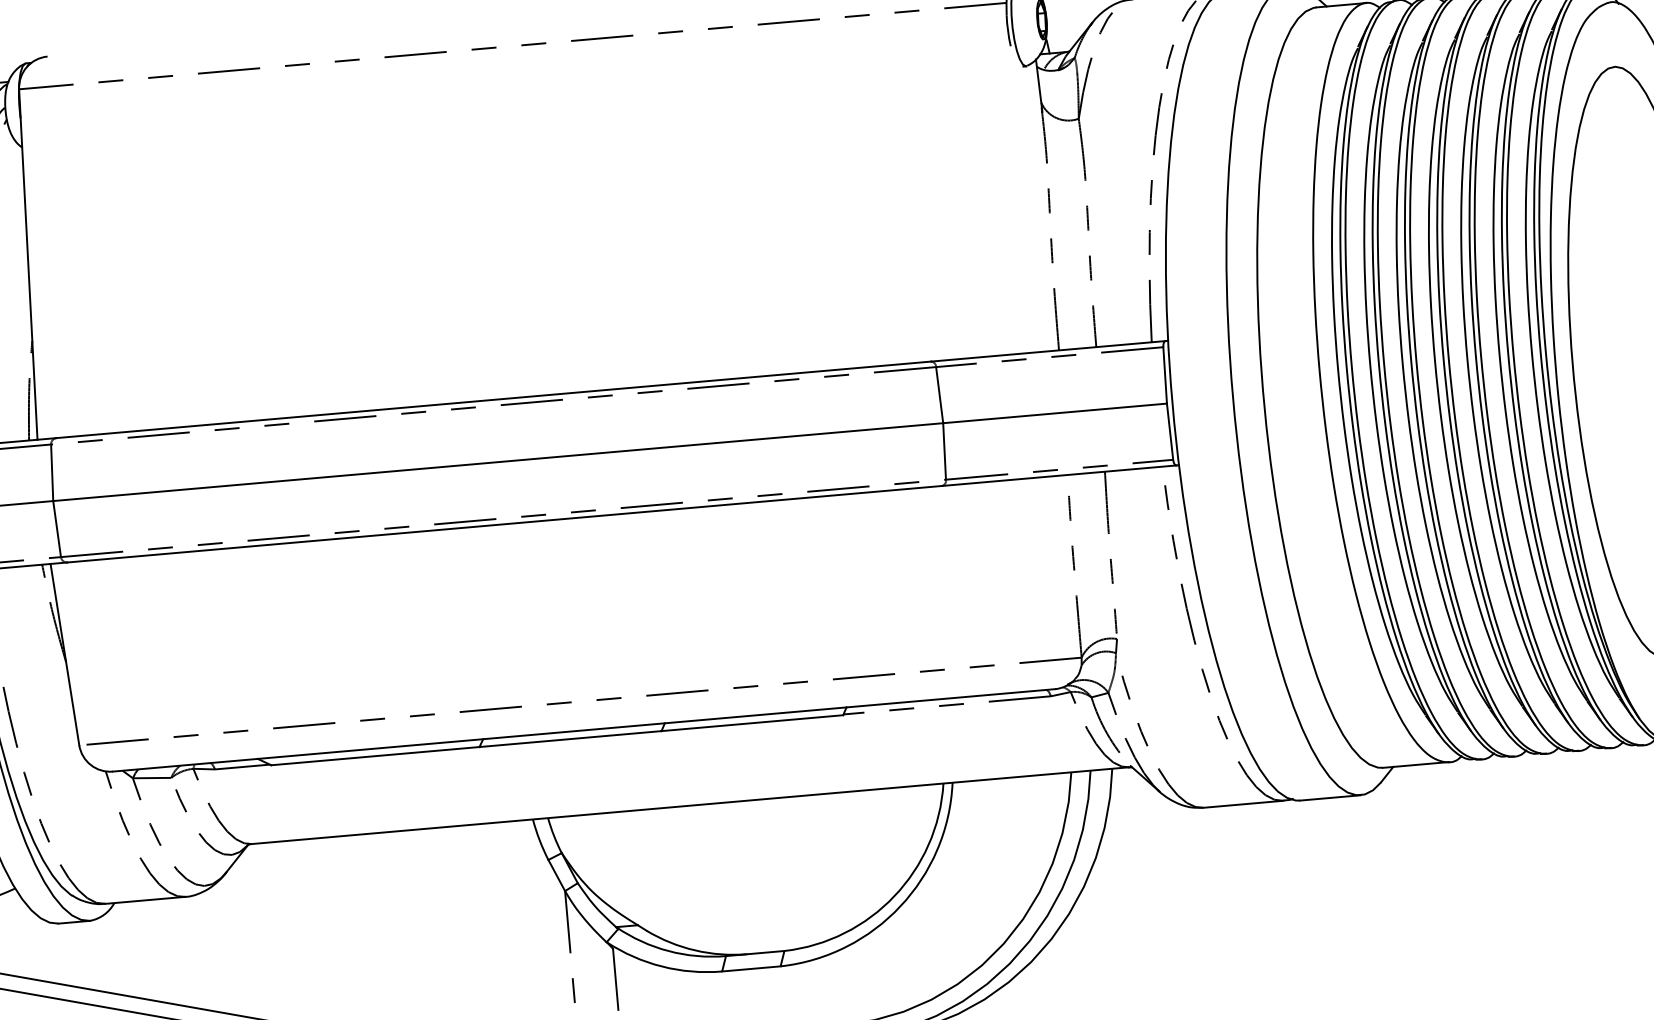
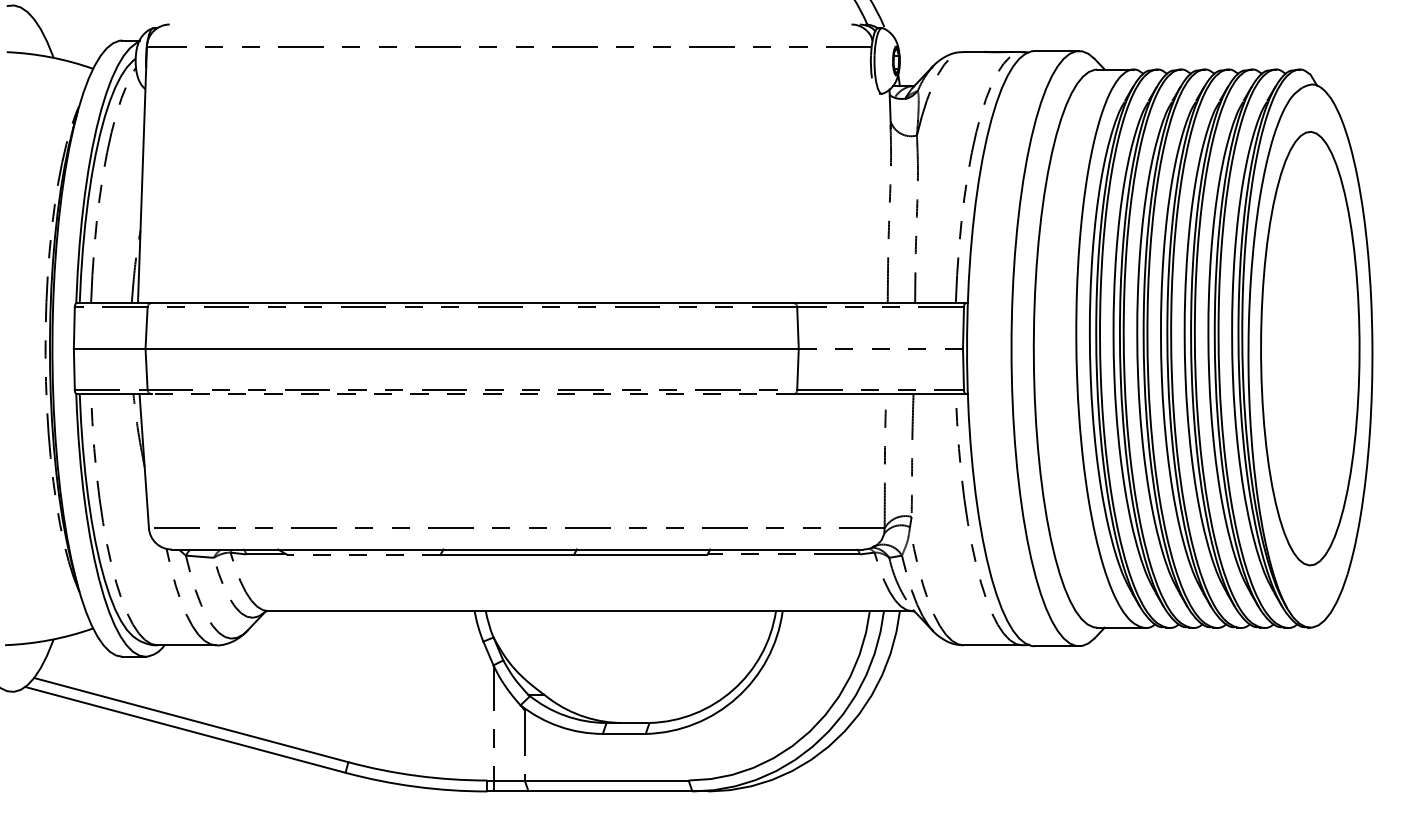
line: (1054, 413) -> (880, 348), solid -> dashed
line: (504, 524) -> (472, 394), solid -> dashed
line: (374, 755) -> (363, 554), solid -> dashed

